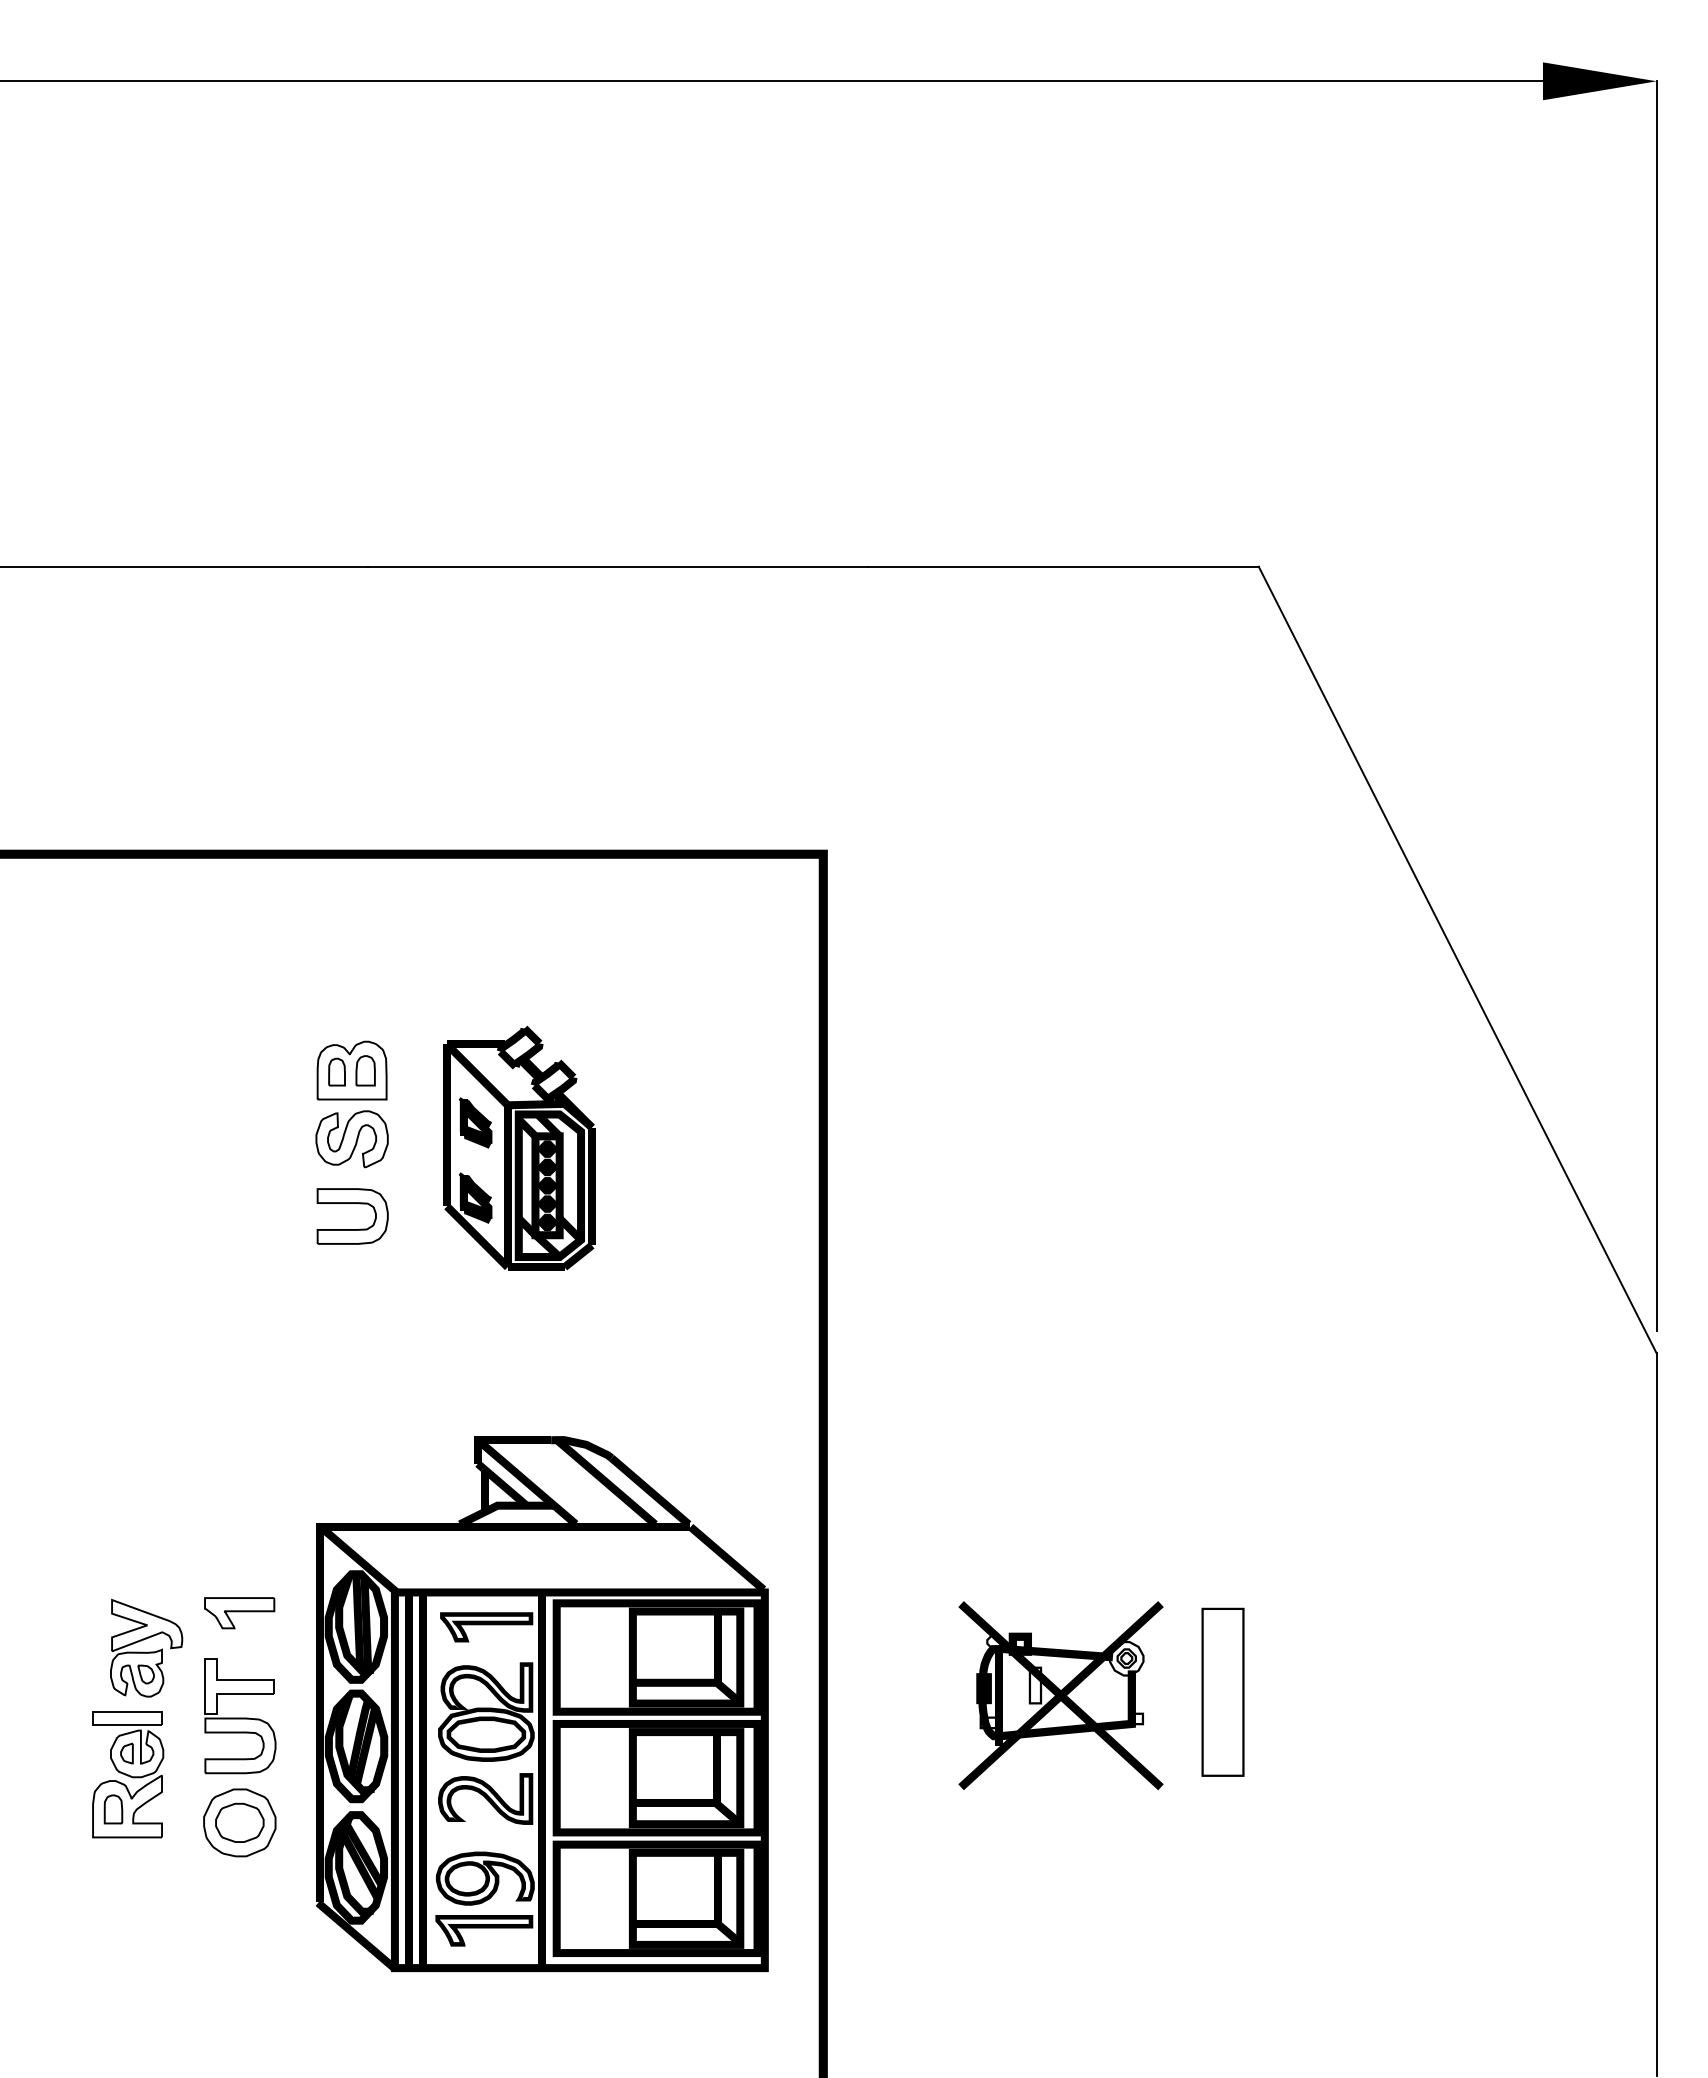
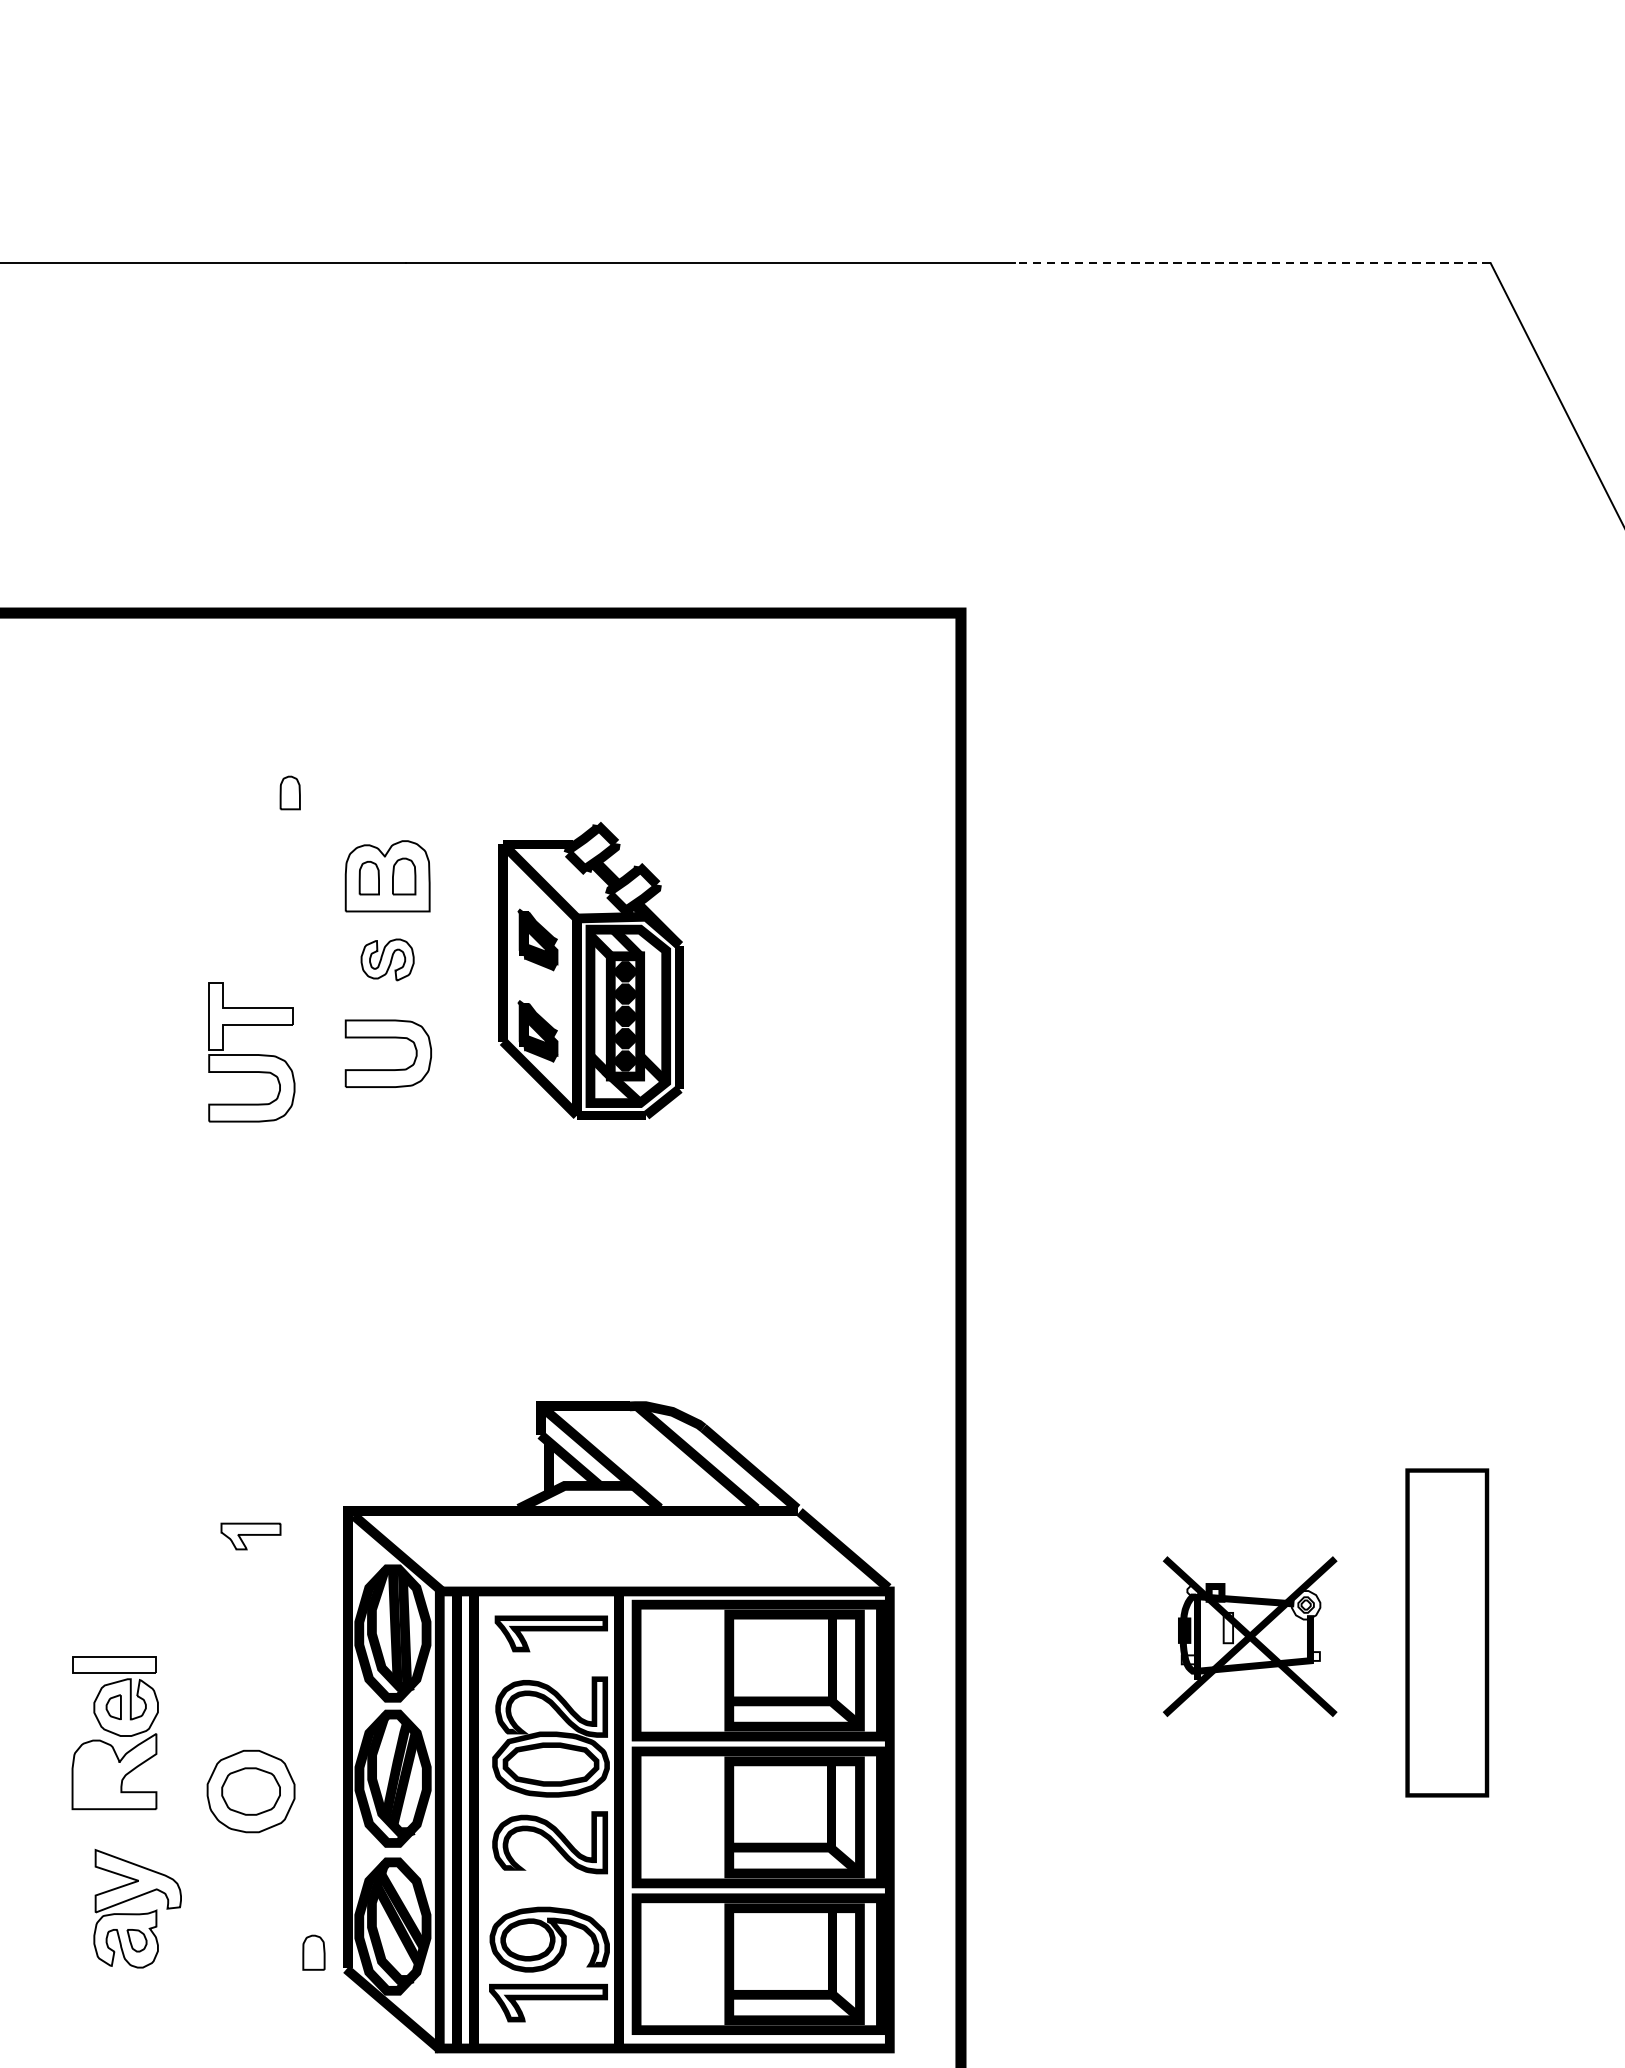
line: (1063, 566) -> (1253, 262), solid -> dashed
part: (271, 1001) -> (289, 792), added
part: (351, 1139) -> (386, 960), size x0.6
part: (239, 1613) -> (250, 1536), size x0.7
part: (146, 1647) -> (137, 1907), moved
part: (1222, 1691) -> (1446, 1631), size x1.6
part: (1060, 1695) -> (1249, 1636), size x0.7
part: (542, 1704) -> (619, 1727), moved
part: (240, 1716) -> (251, 1052), moved
part: (113, 1809) -> (313, 1952), moved

